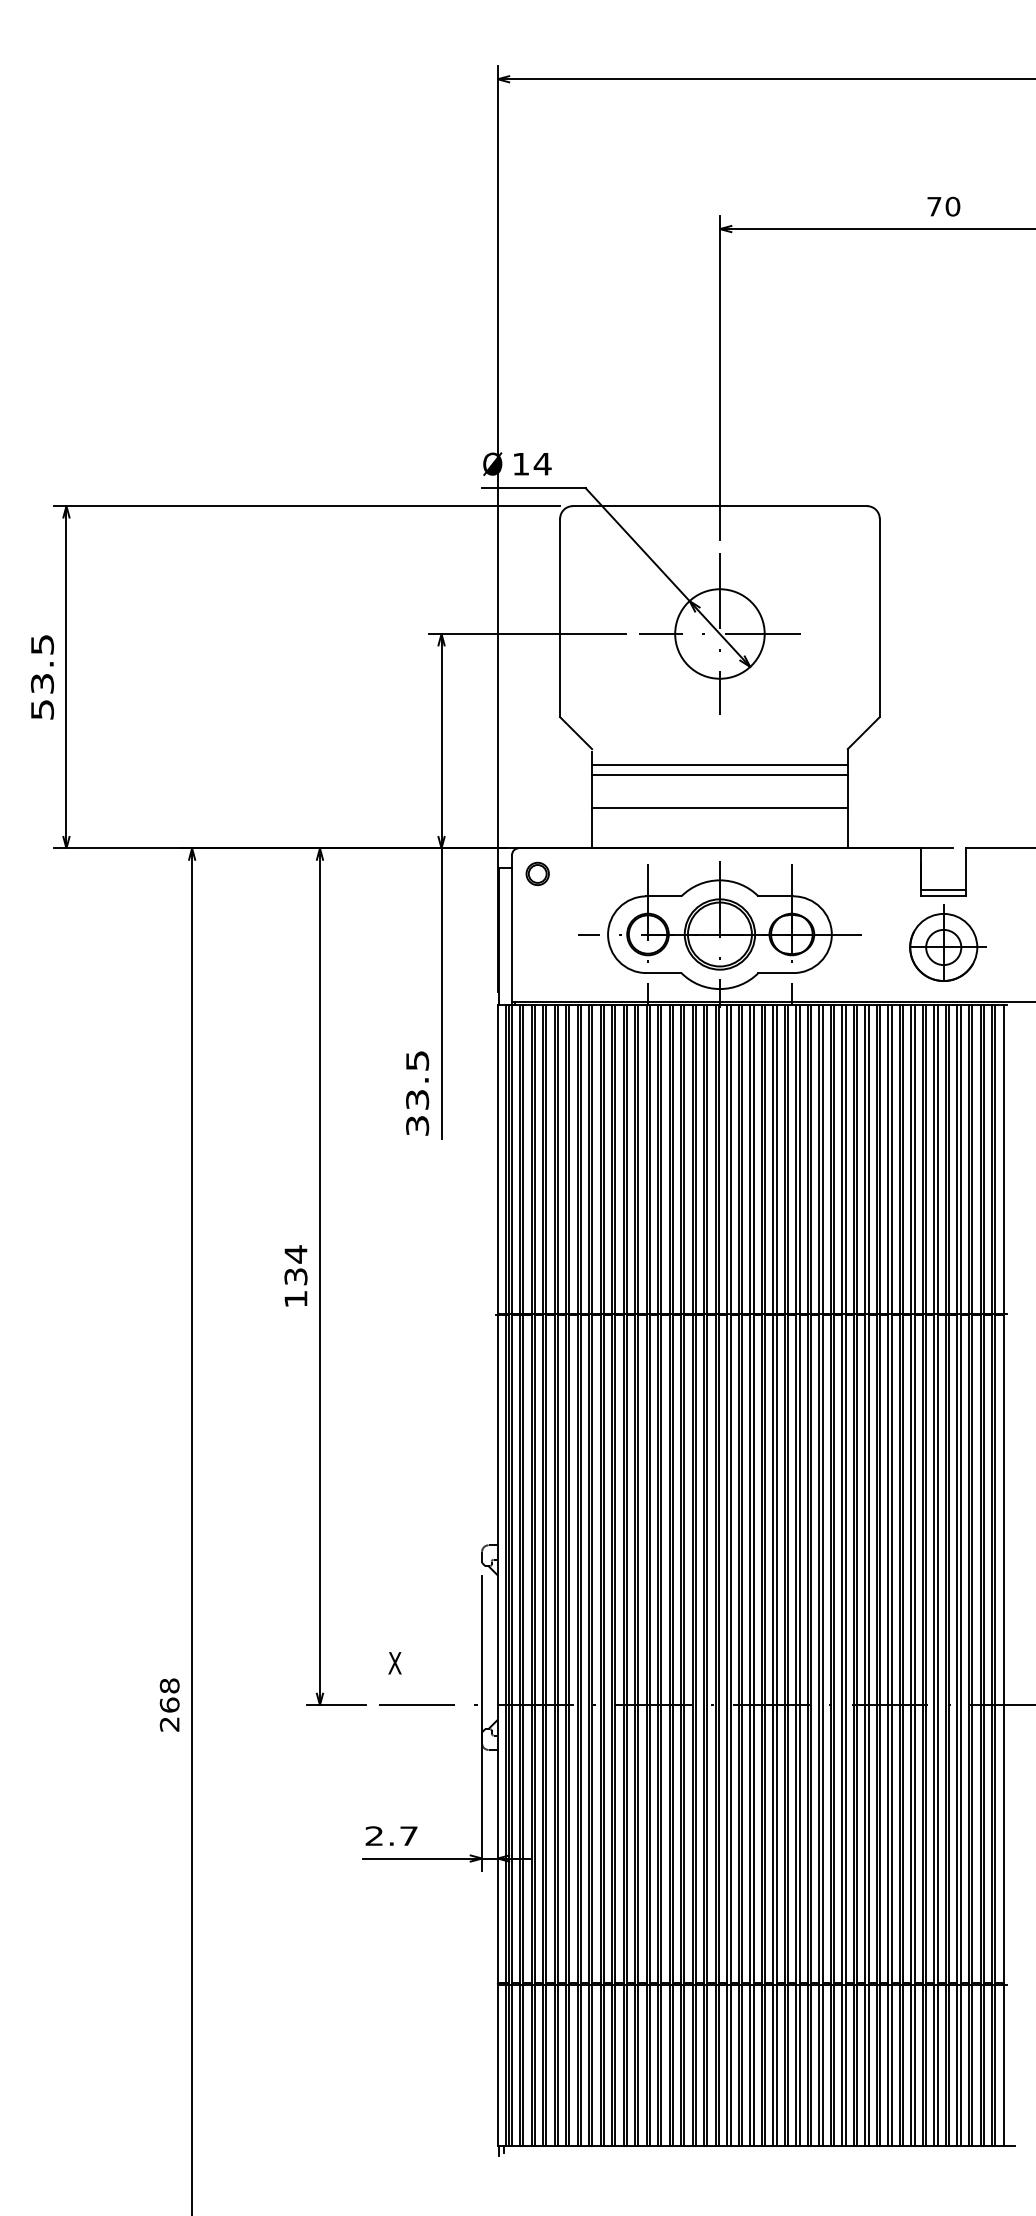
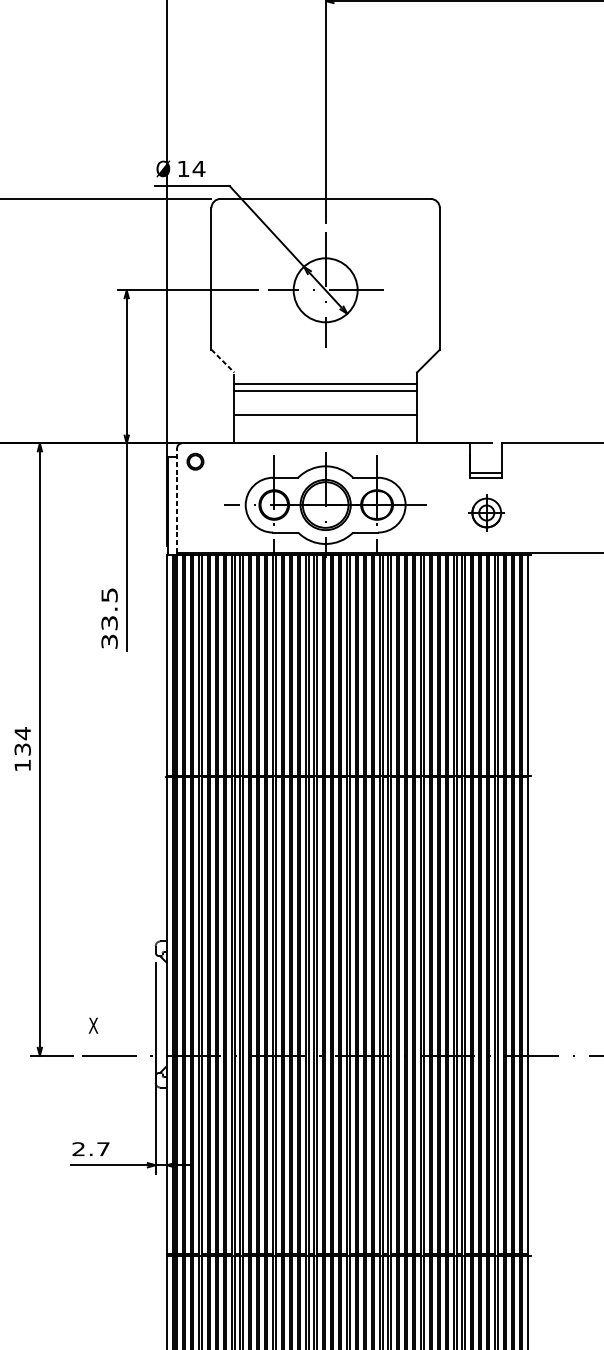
line: (576, 733) -> (223, 361), solid -> dashed
line: (512, 928) -> (177, 500), solid -> dashed
part: (947, 942) -> (488, 510), size x0.6

